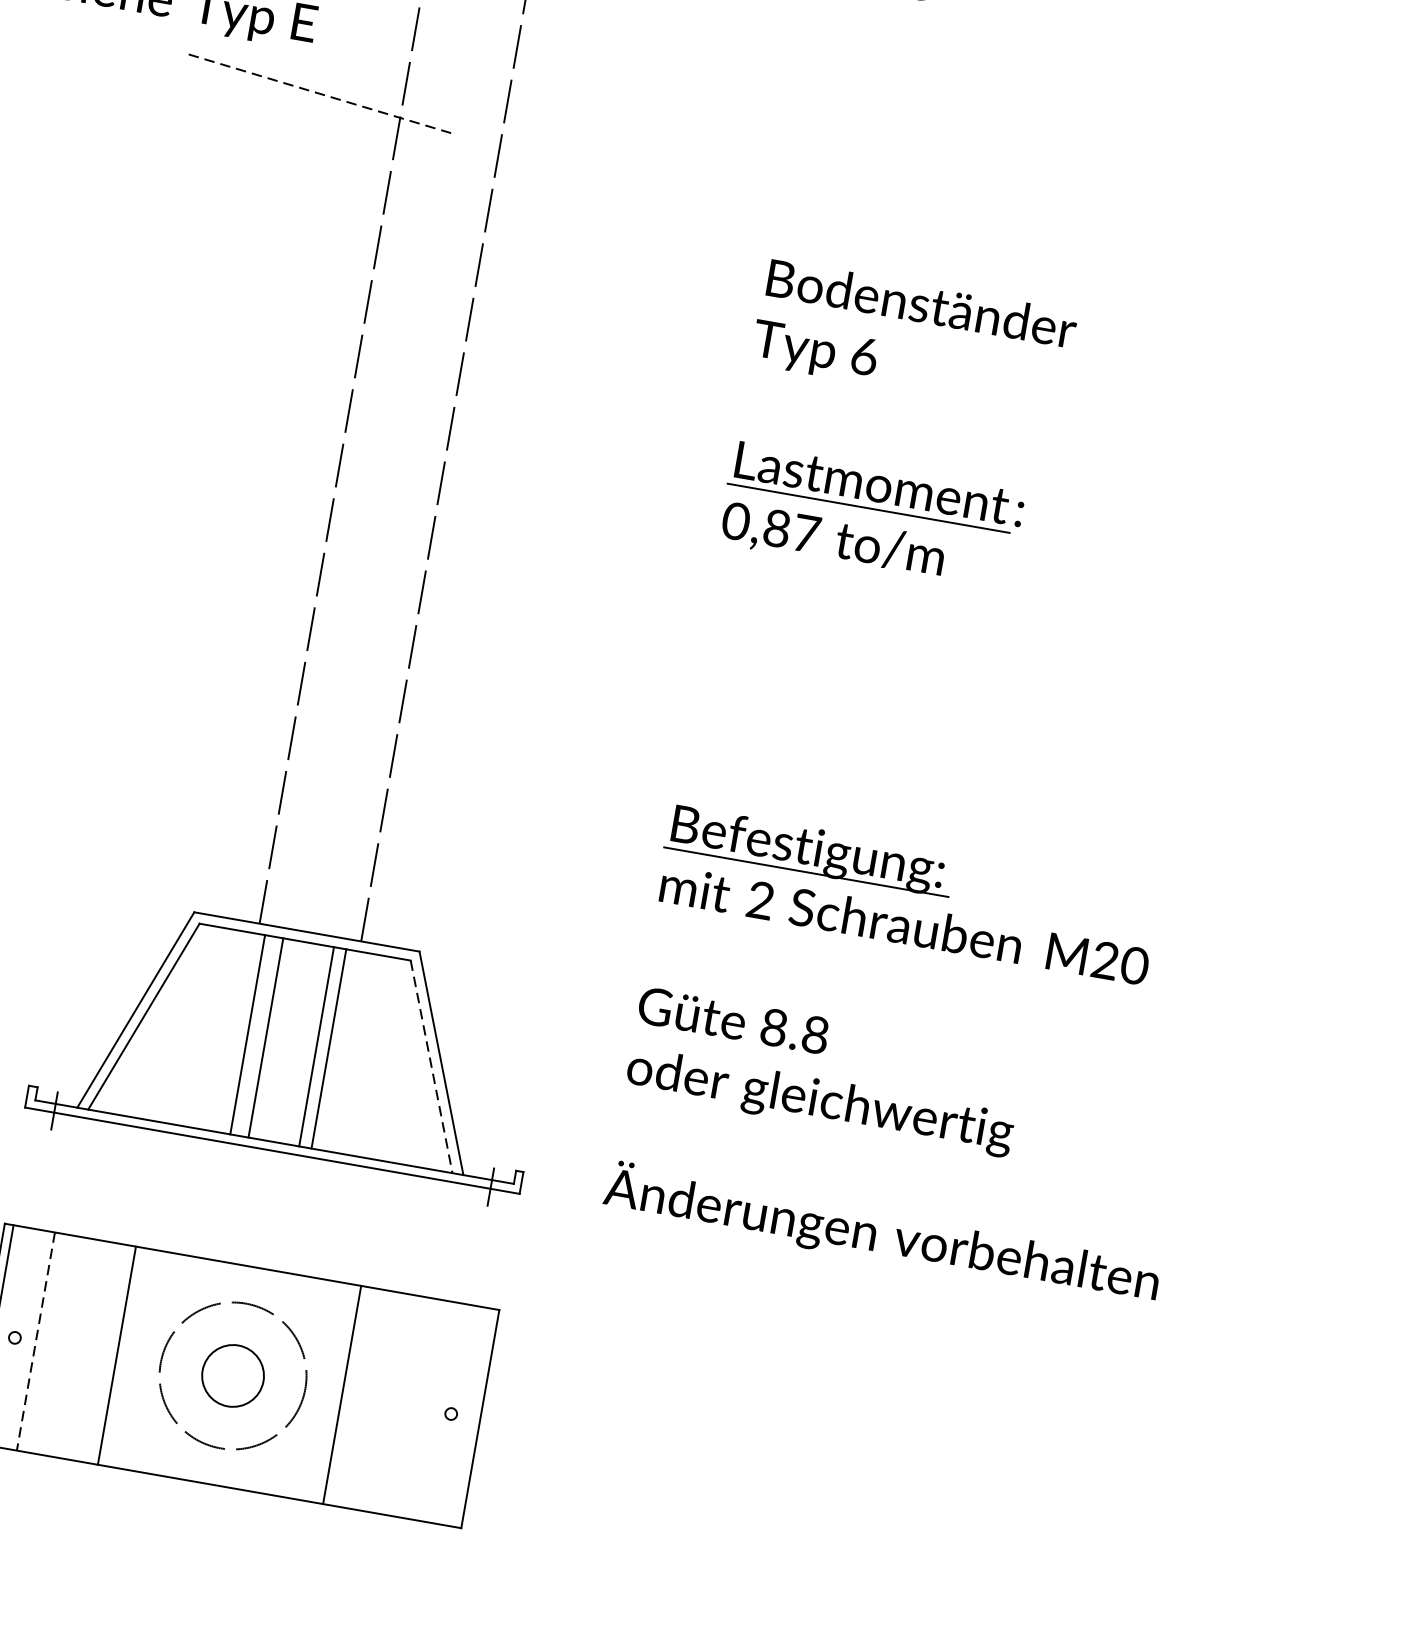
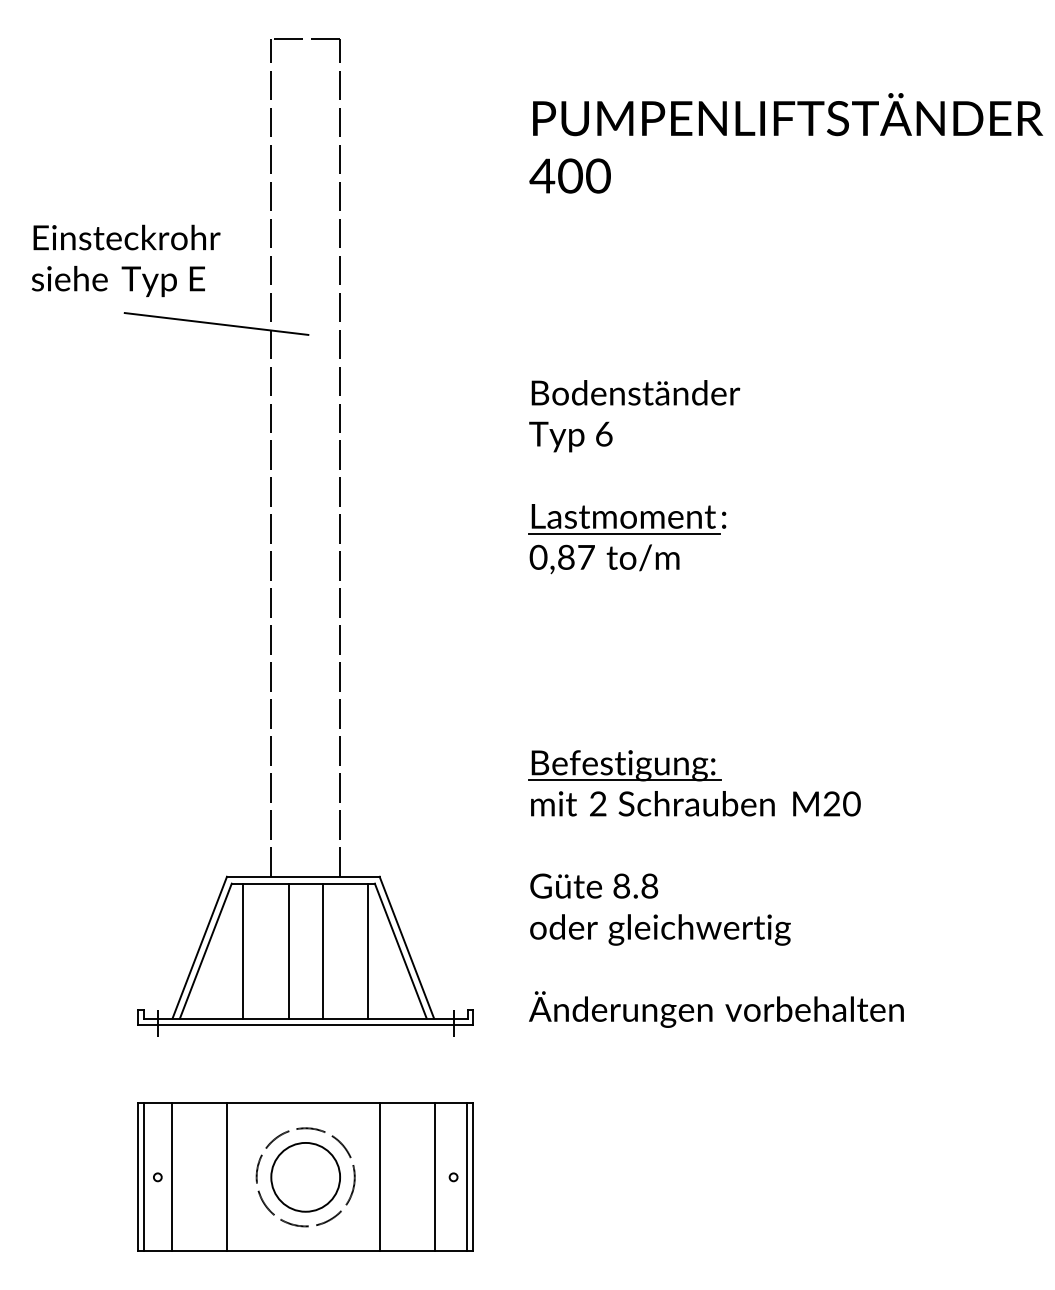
line: (322, 95) -> (217, 324), dashed -> solid
line: (248, 1033) -> (243, 950), moved
line: (329, 1047) -> (368, 950), moved
line: (432, 1067) -> (401, 951), dashed -> solid
line: (36, 1341) -> (172, 1177), dashed -> solid
circle: (232, 1374) -> (305, 1176), size x1.67
line: (422, 1409) -> (434, 1177), added
line: (471, 1417) -> (467, 1177), added

